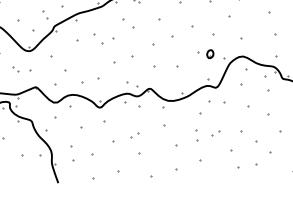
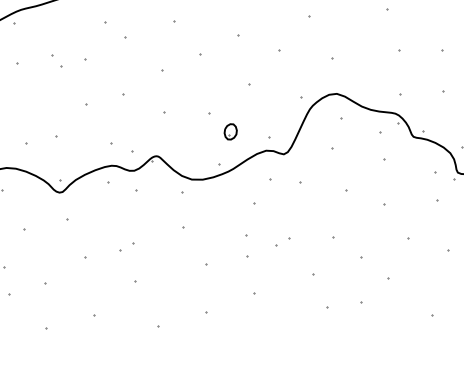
part: (98, 39) -> (57, 60), size x0.62
part: (210, 53) -> (231, 130), moved

